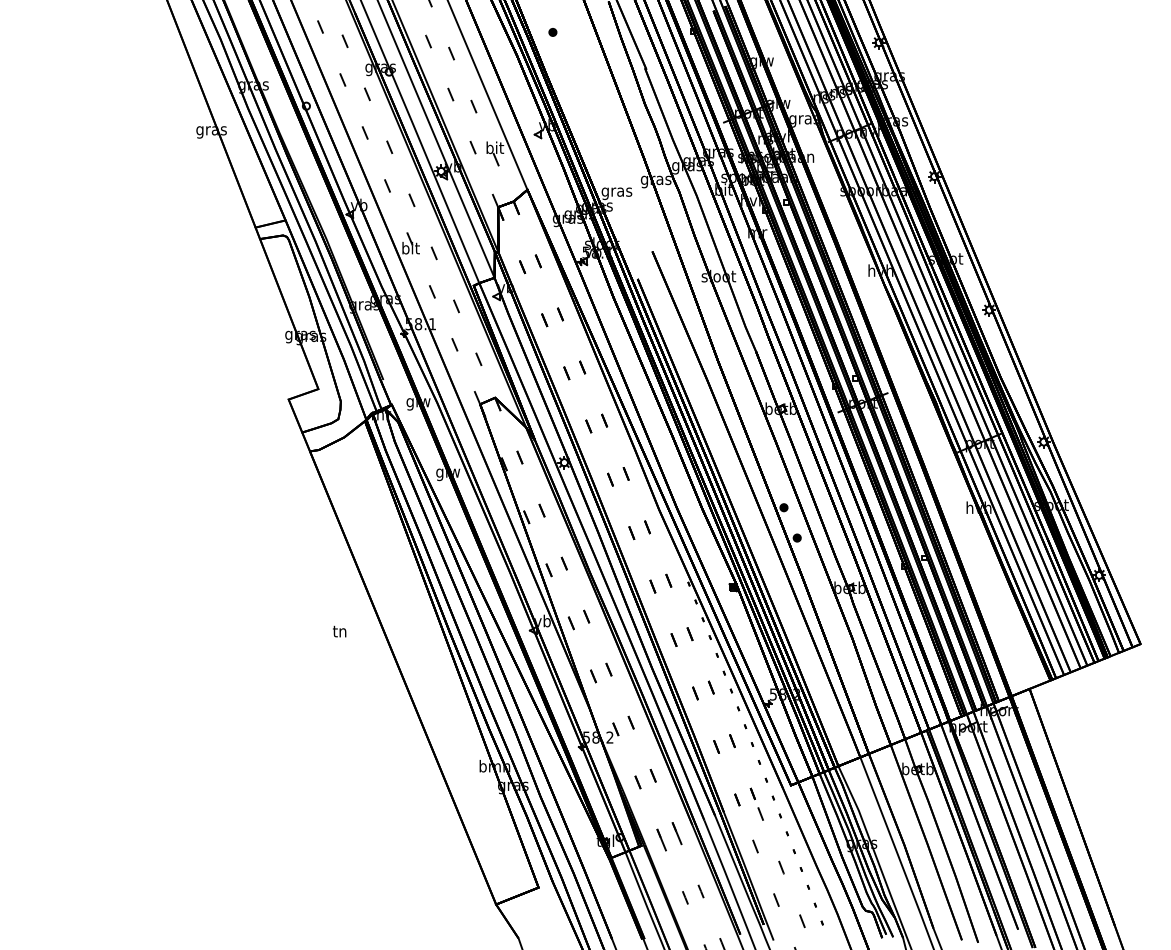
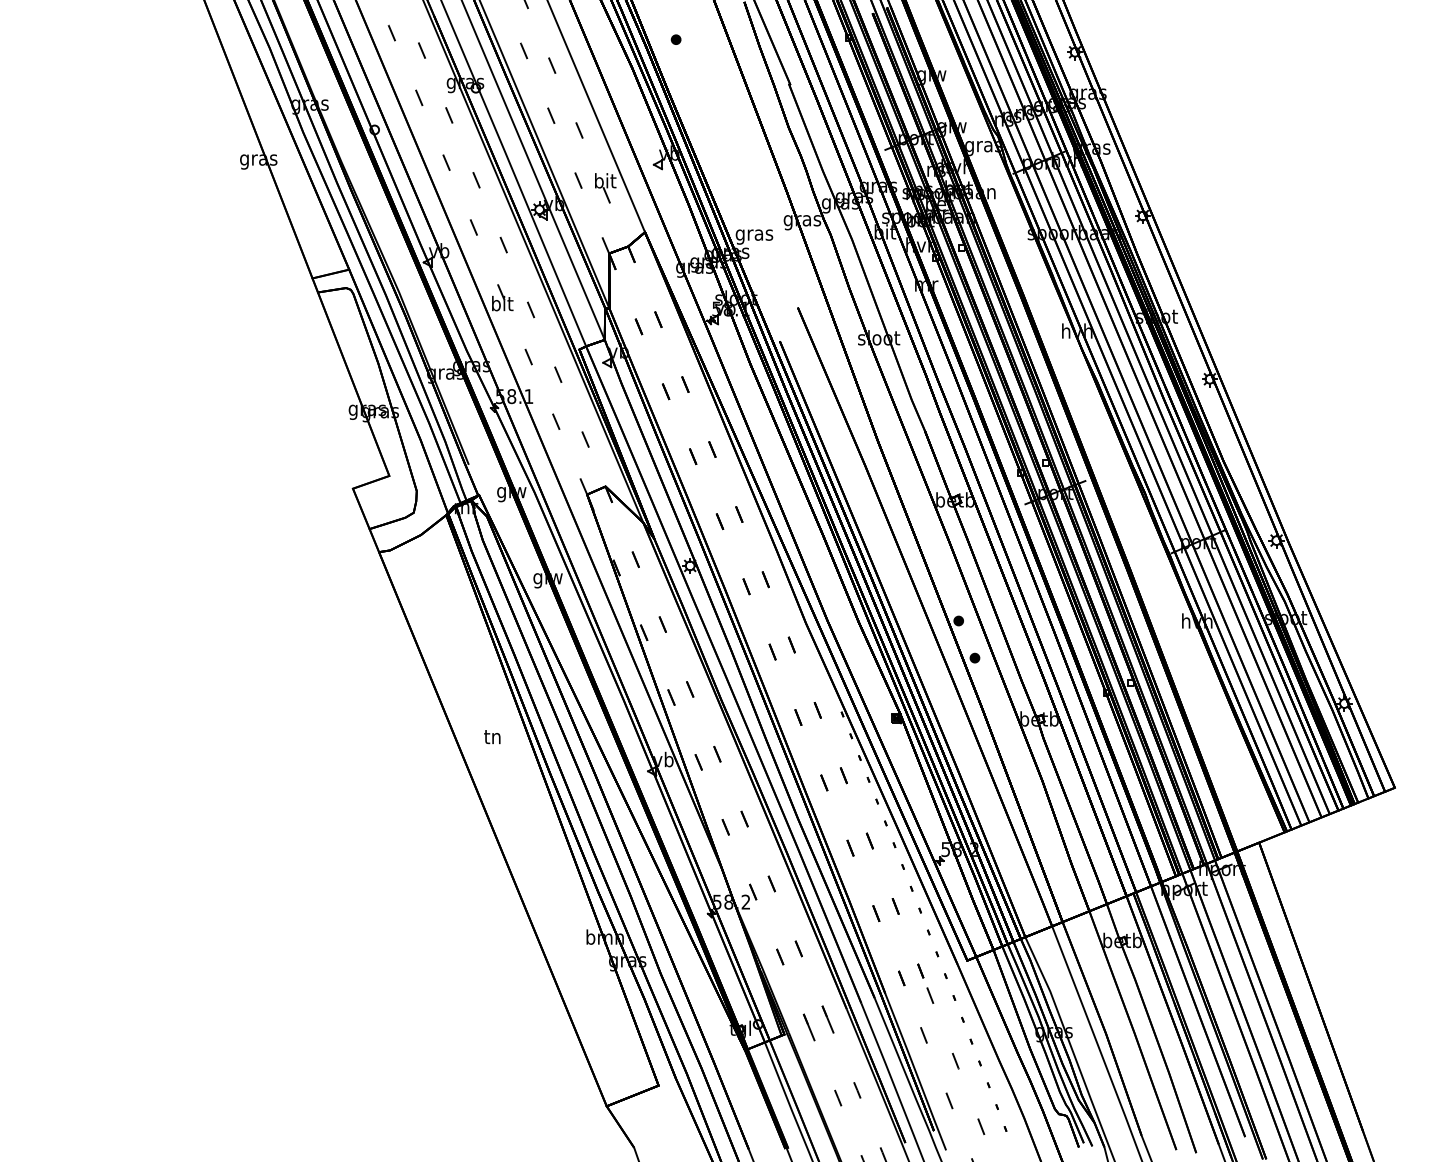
text: (339, 631) -> (492, 736), moved

